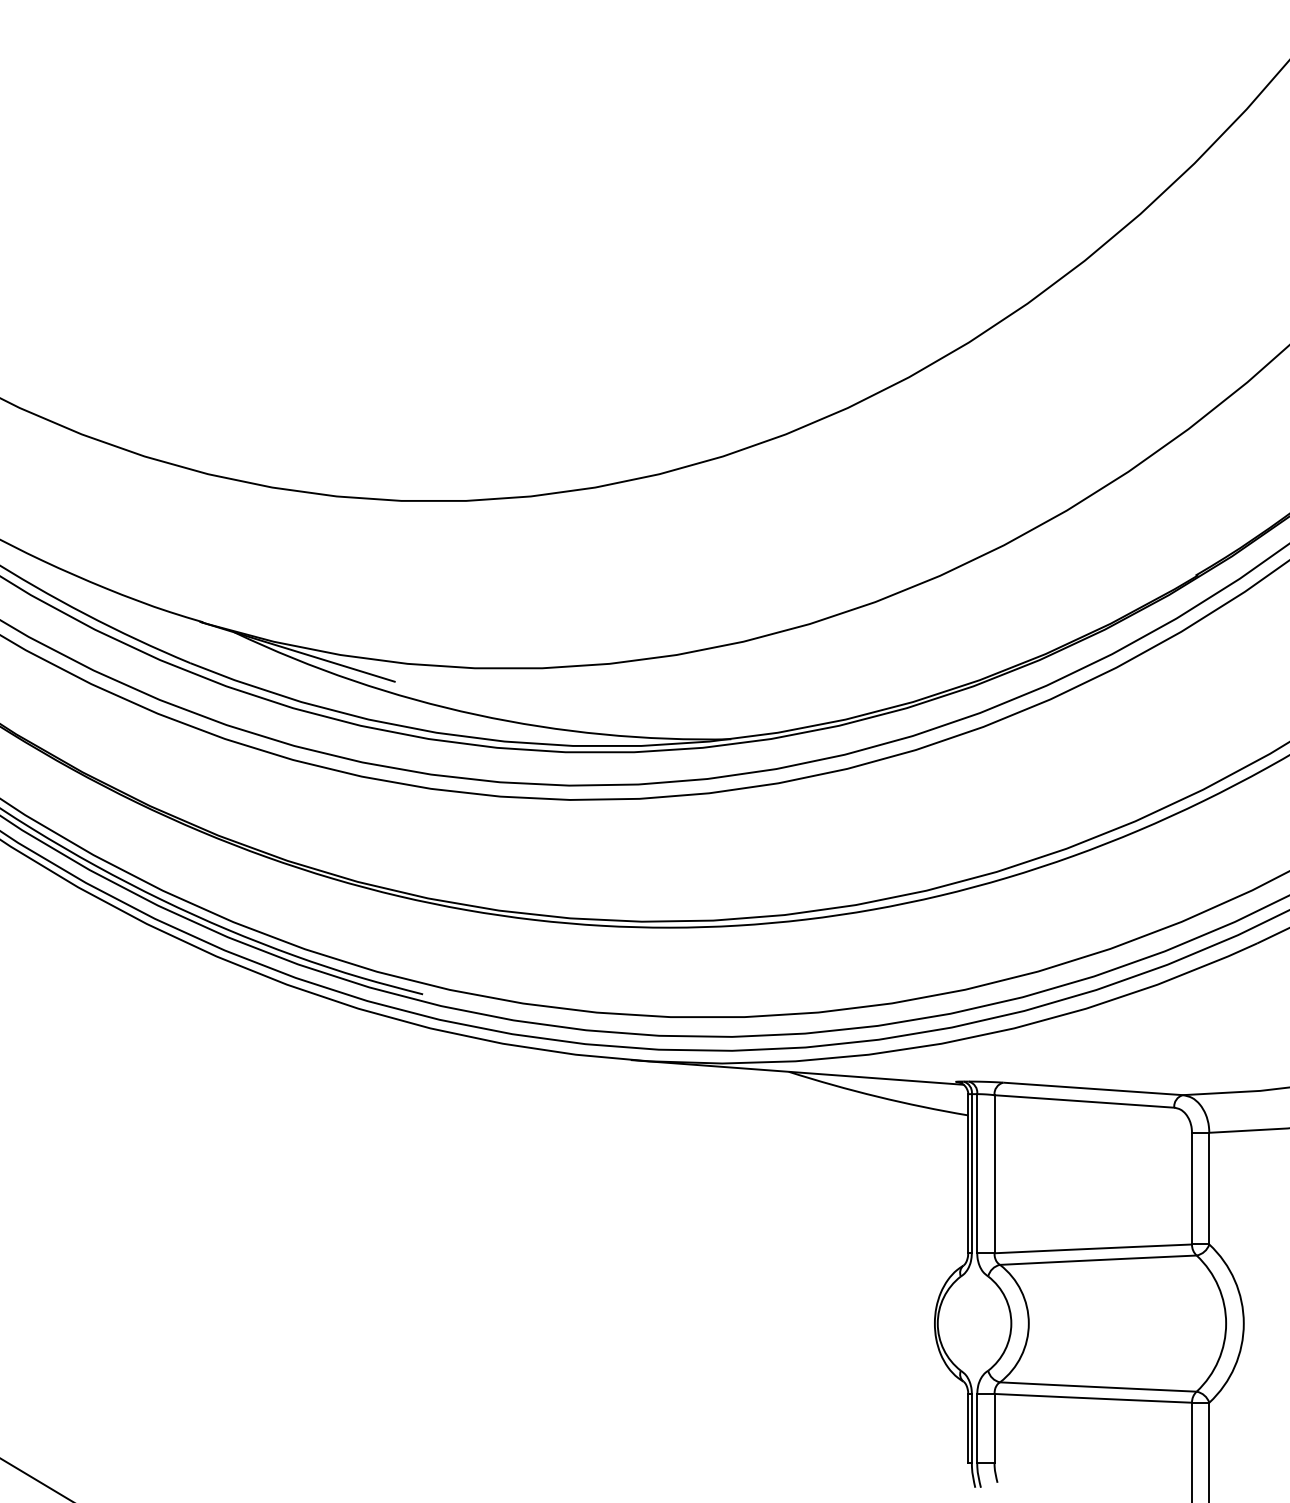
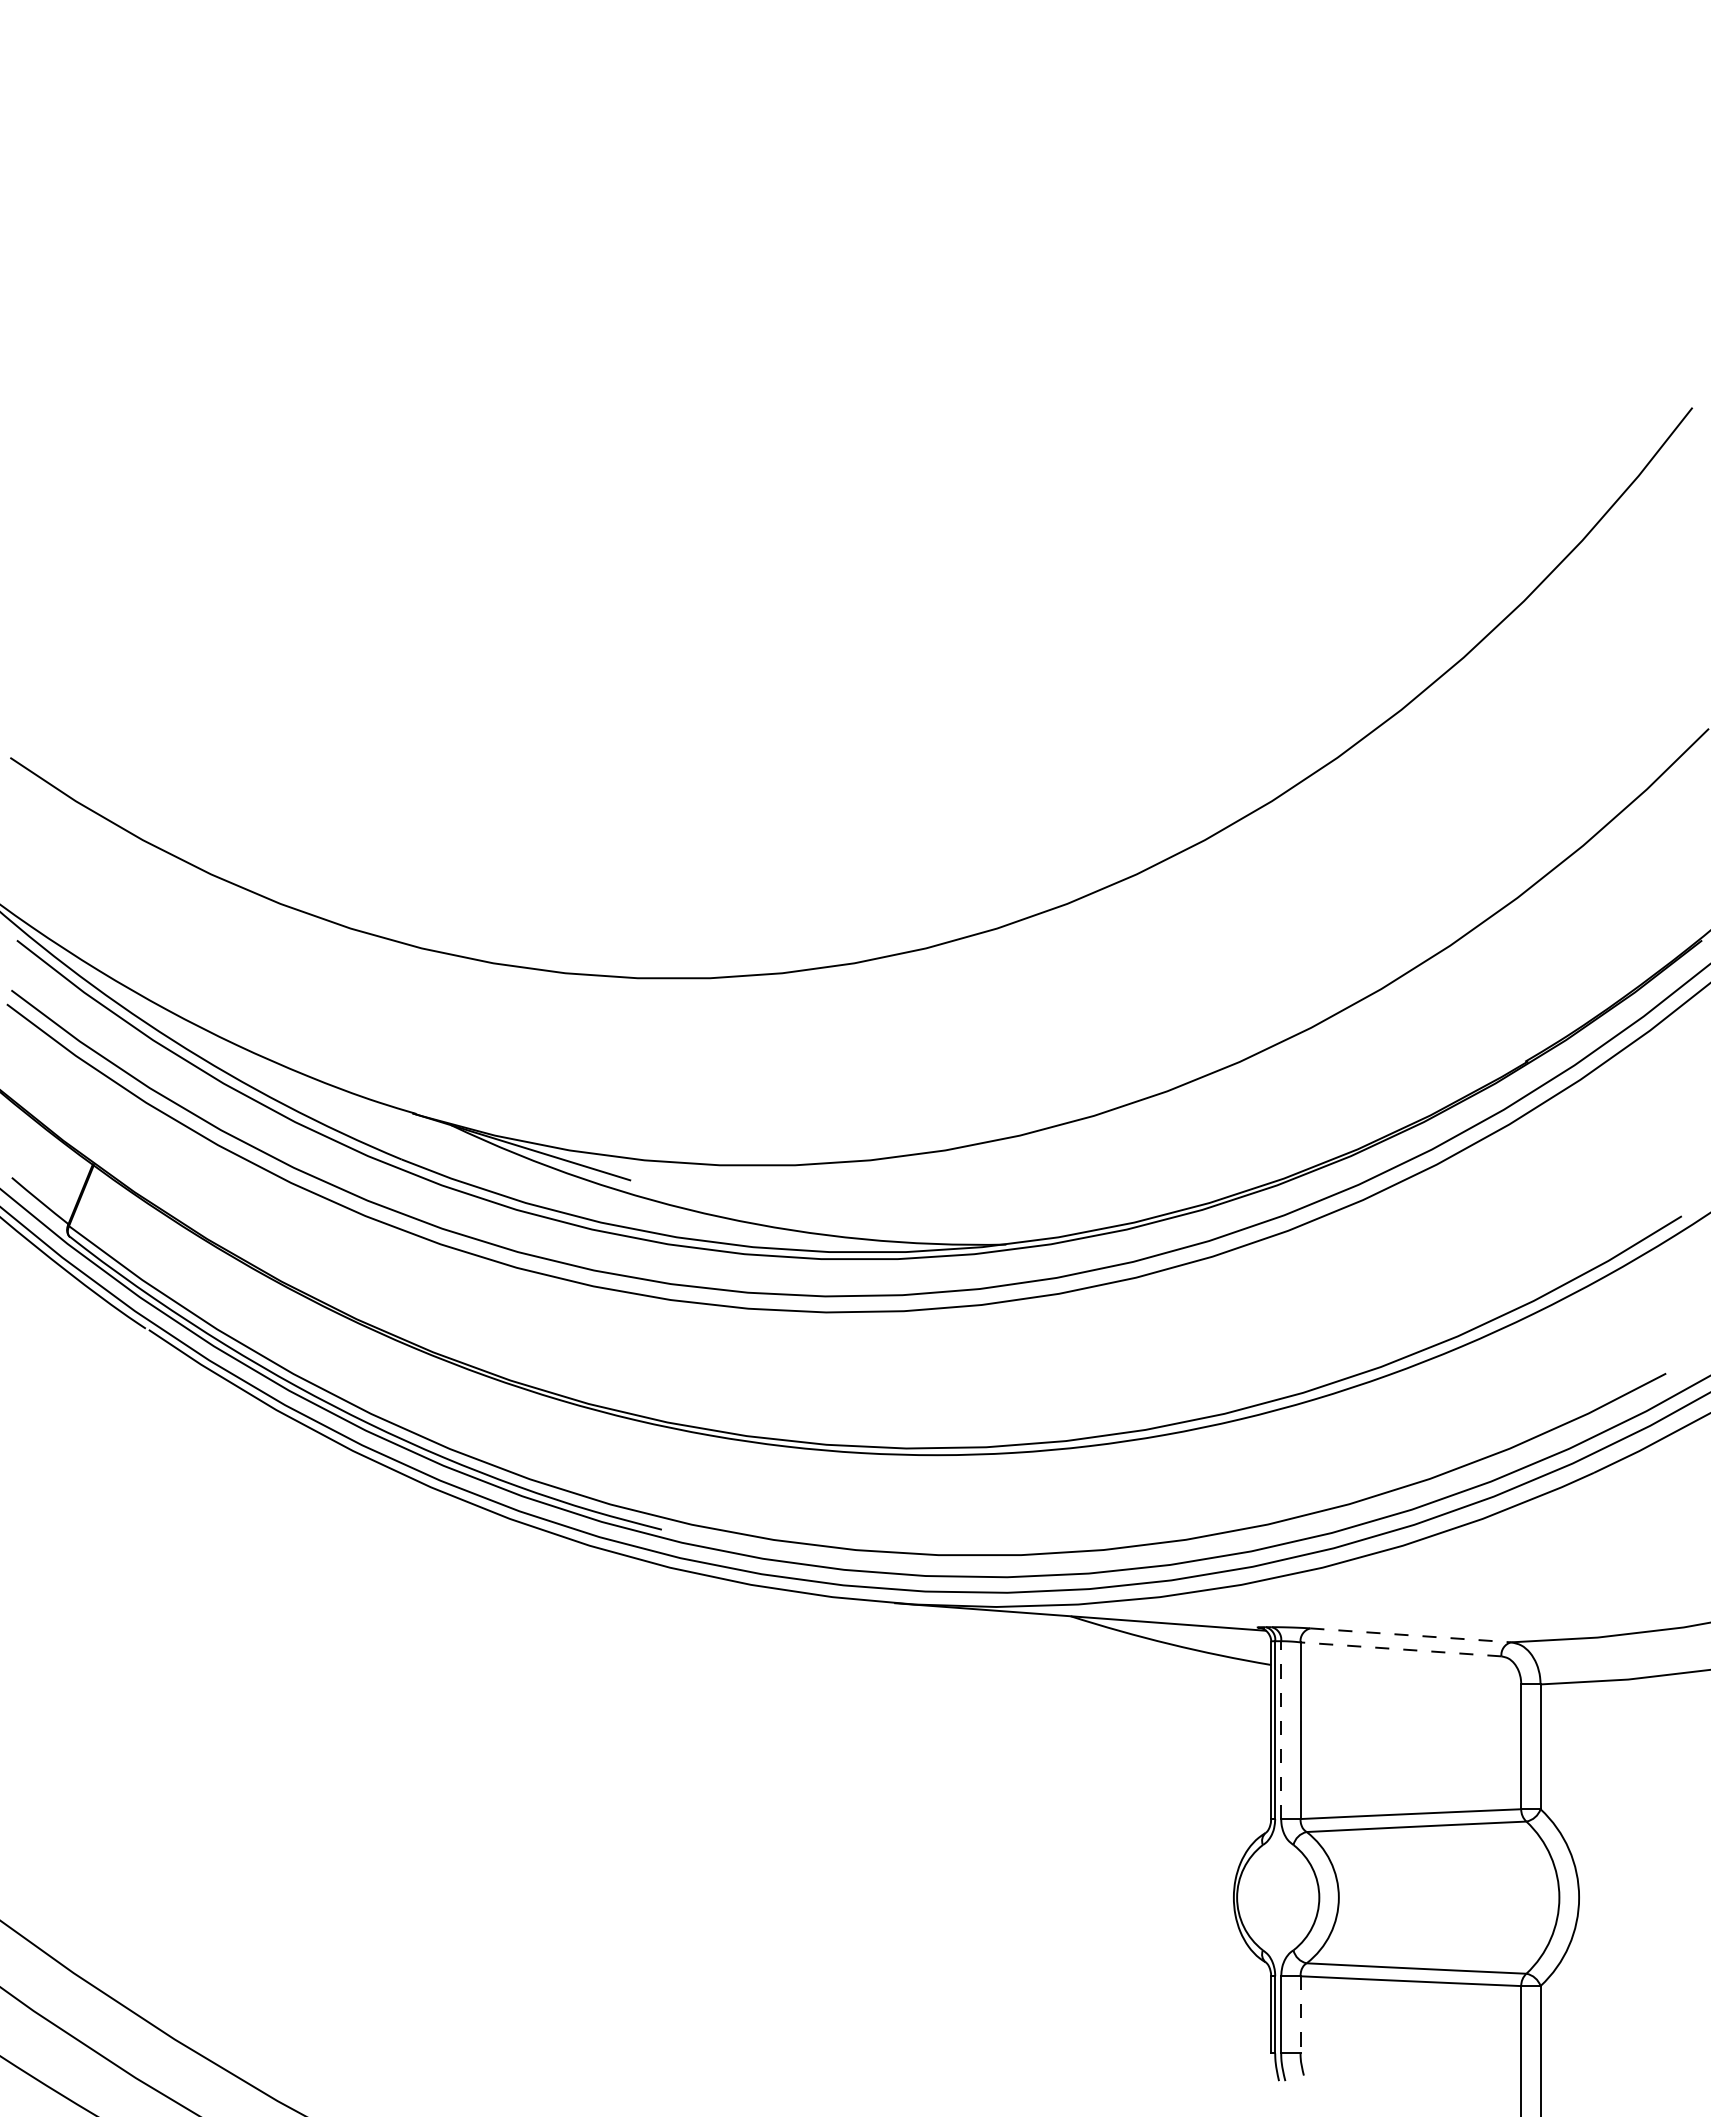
line: (1092, 1089) -> (1410, 1635), solid -> dashed
line: (1083, 1101) -> (1400, 1649), solid -> dashed
line: (977, 1174) -> (1281, 1730), solid -> dashed
line: (994, 1428) -> (1300, 2014), solid -> dashed

